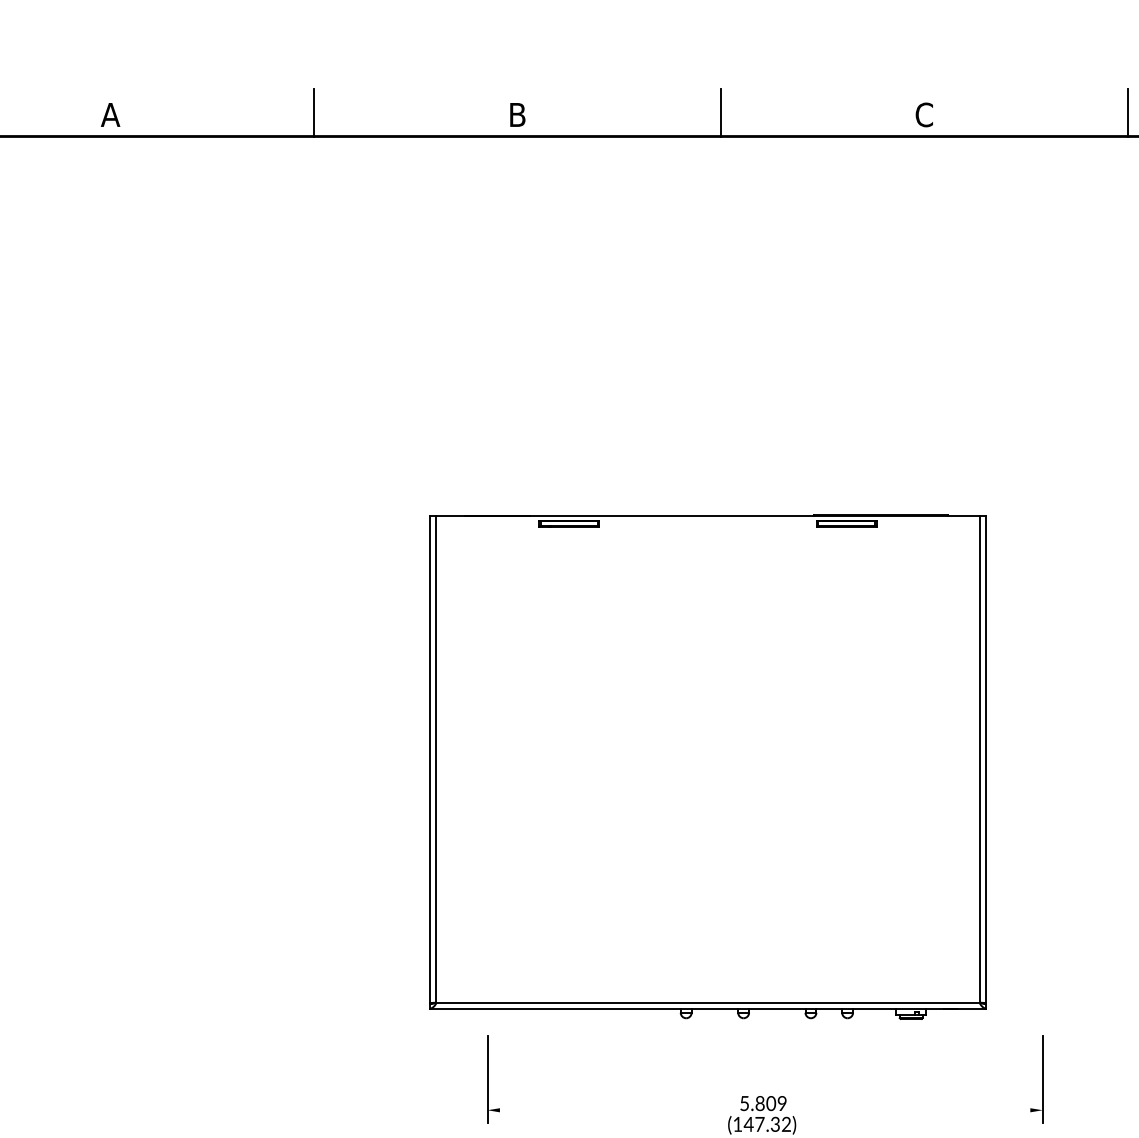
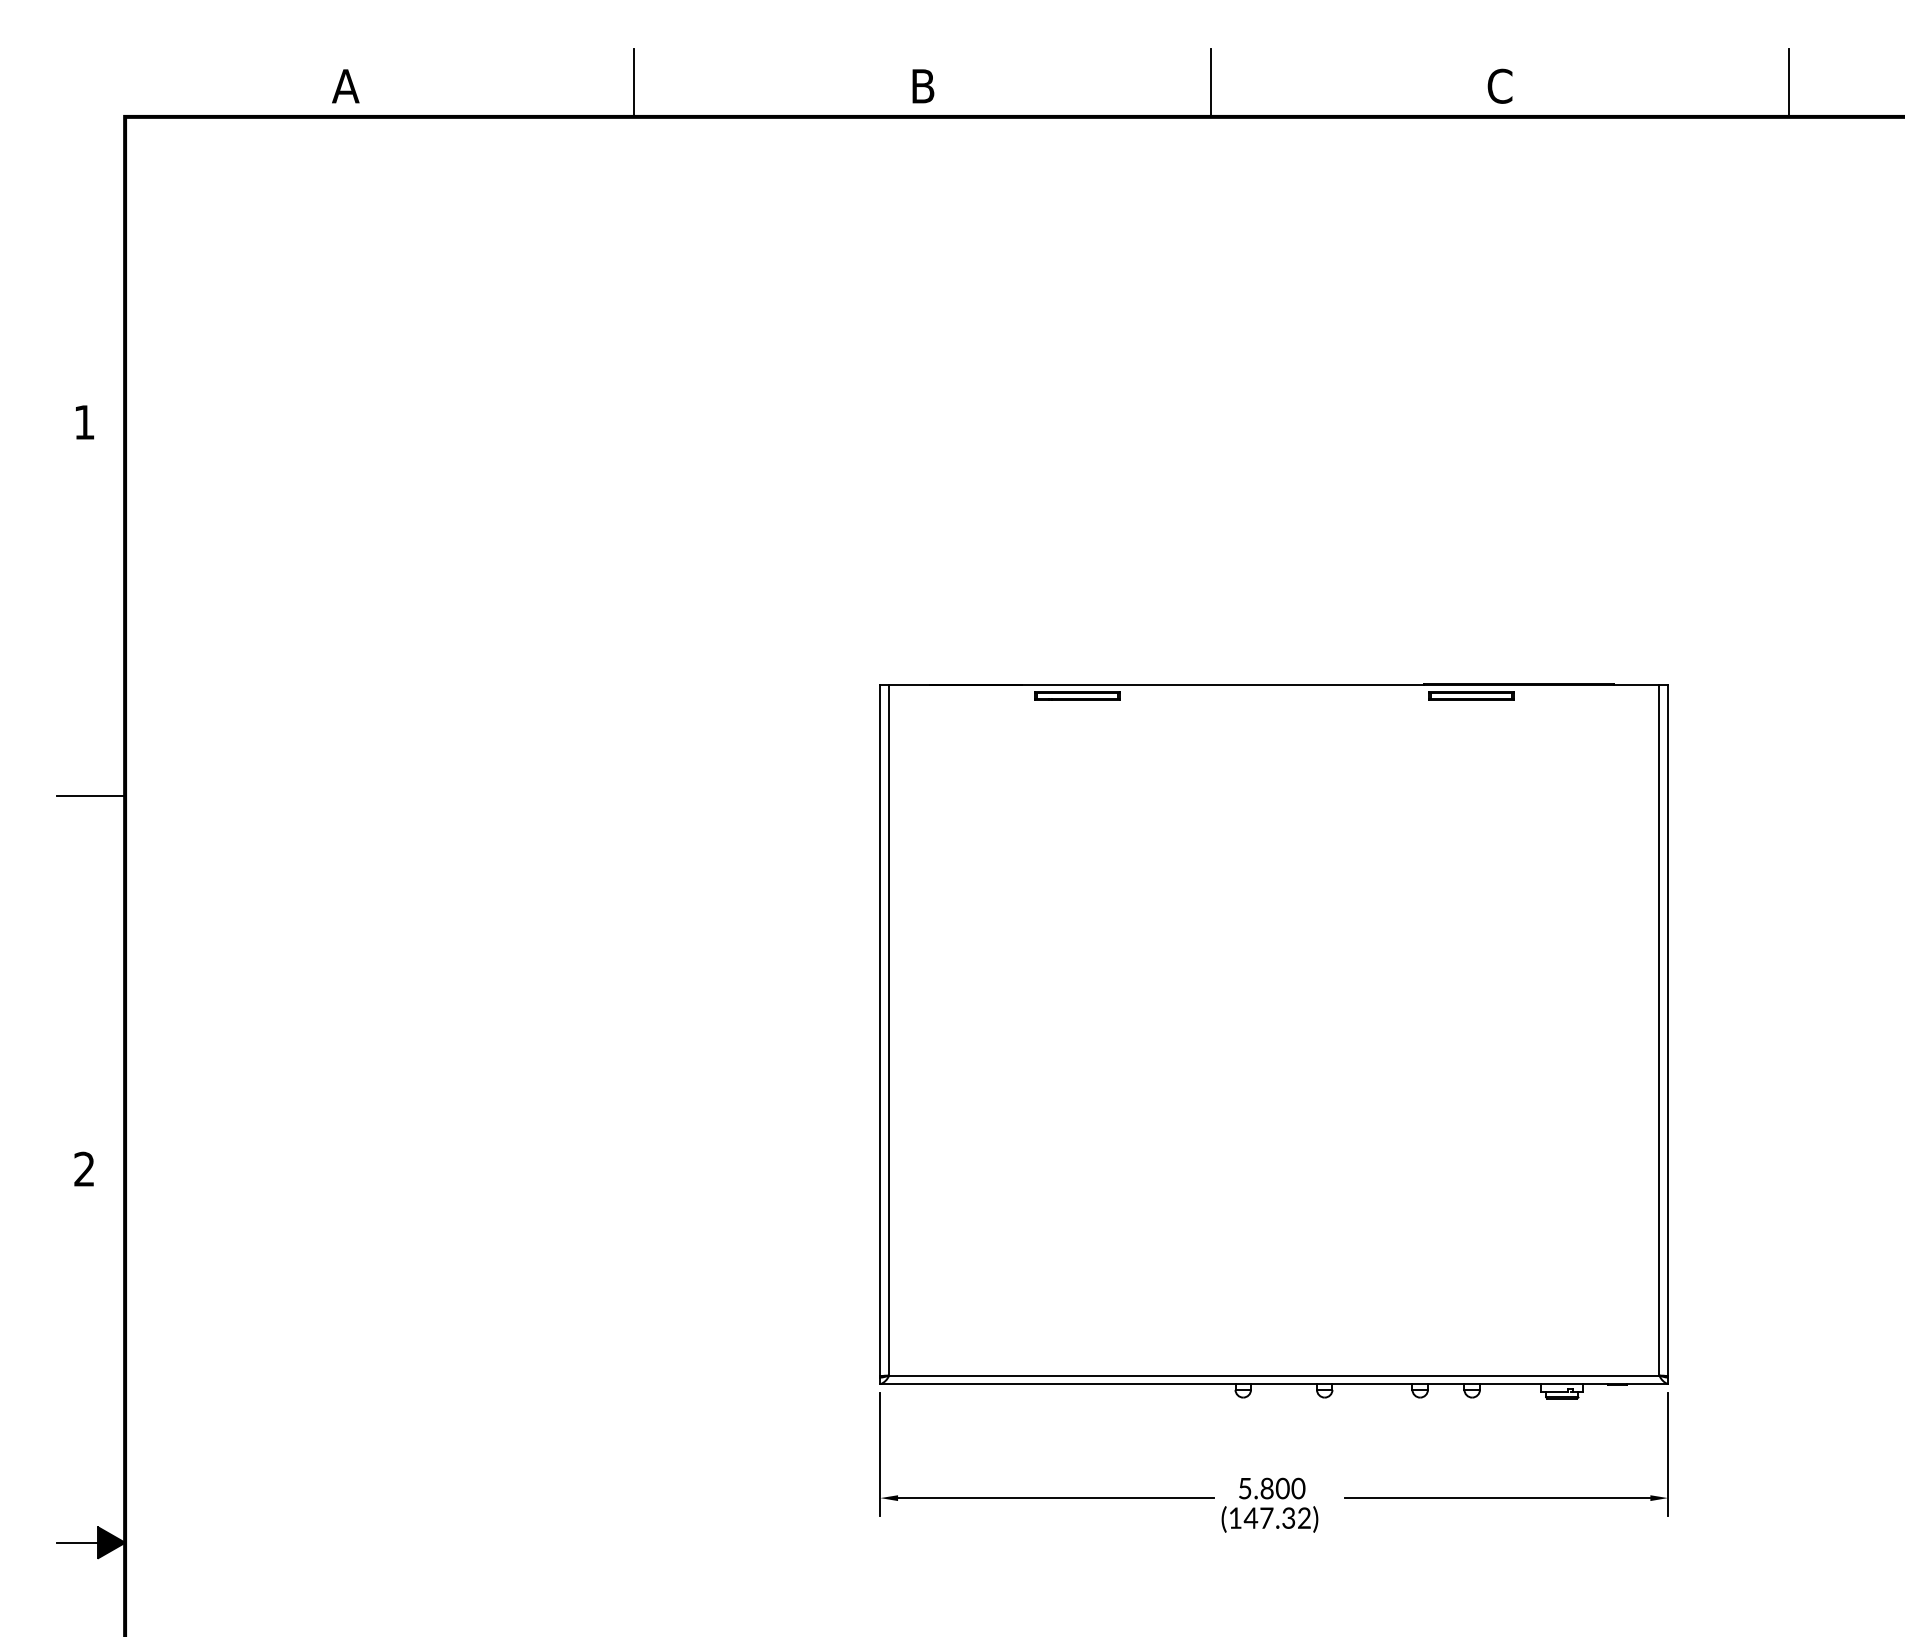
part: (707, 767) -> (1273, 1041), moved
text: (782, 1104) -> (1298, 1489), 5.809 -> 5.800
line: (611, 1110) -> (1056, 1498), added
line: (922, 1110) -> (1497, 1498), added

